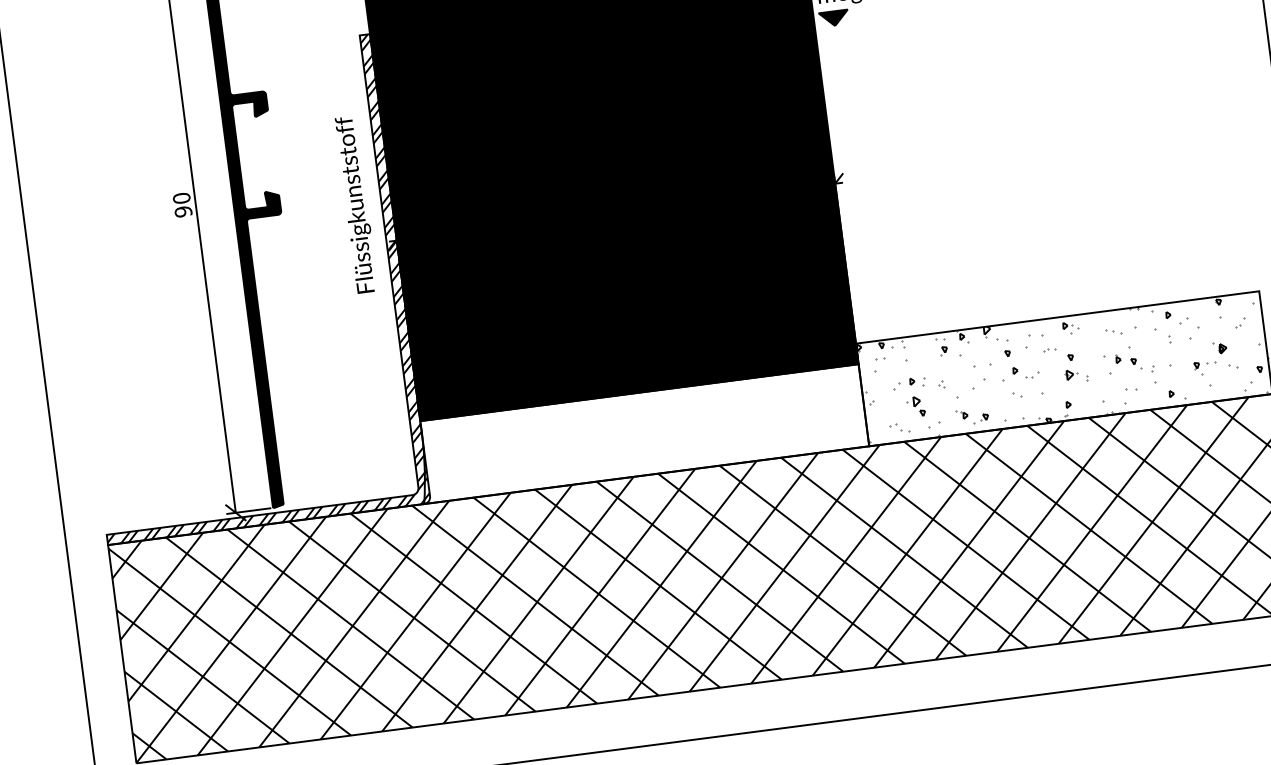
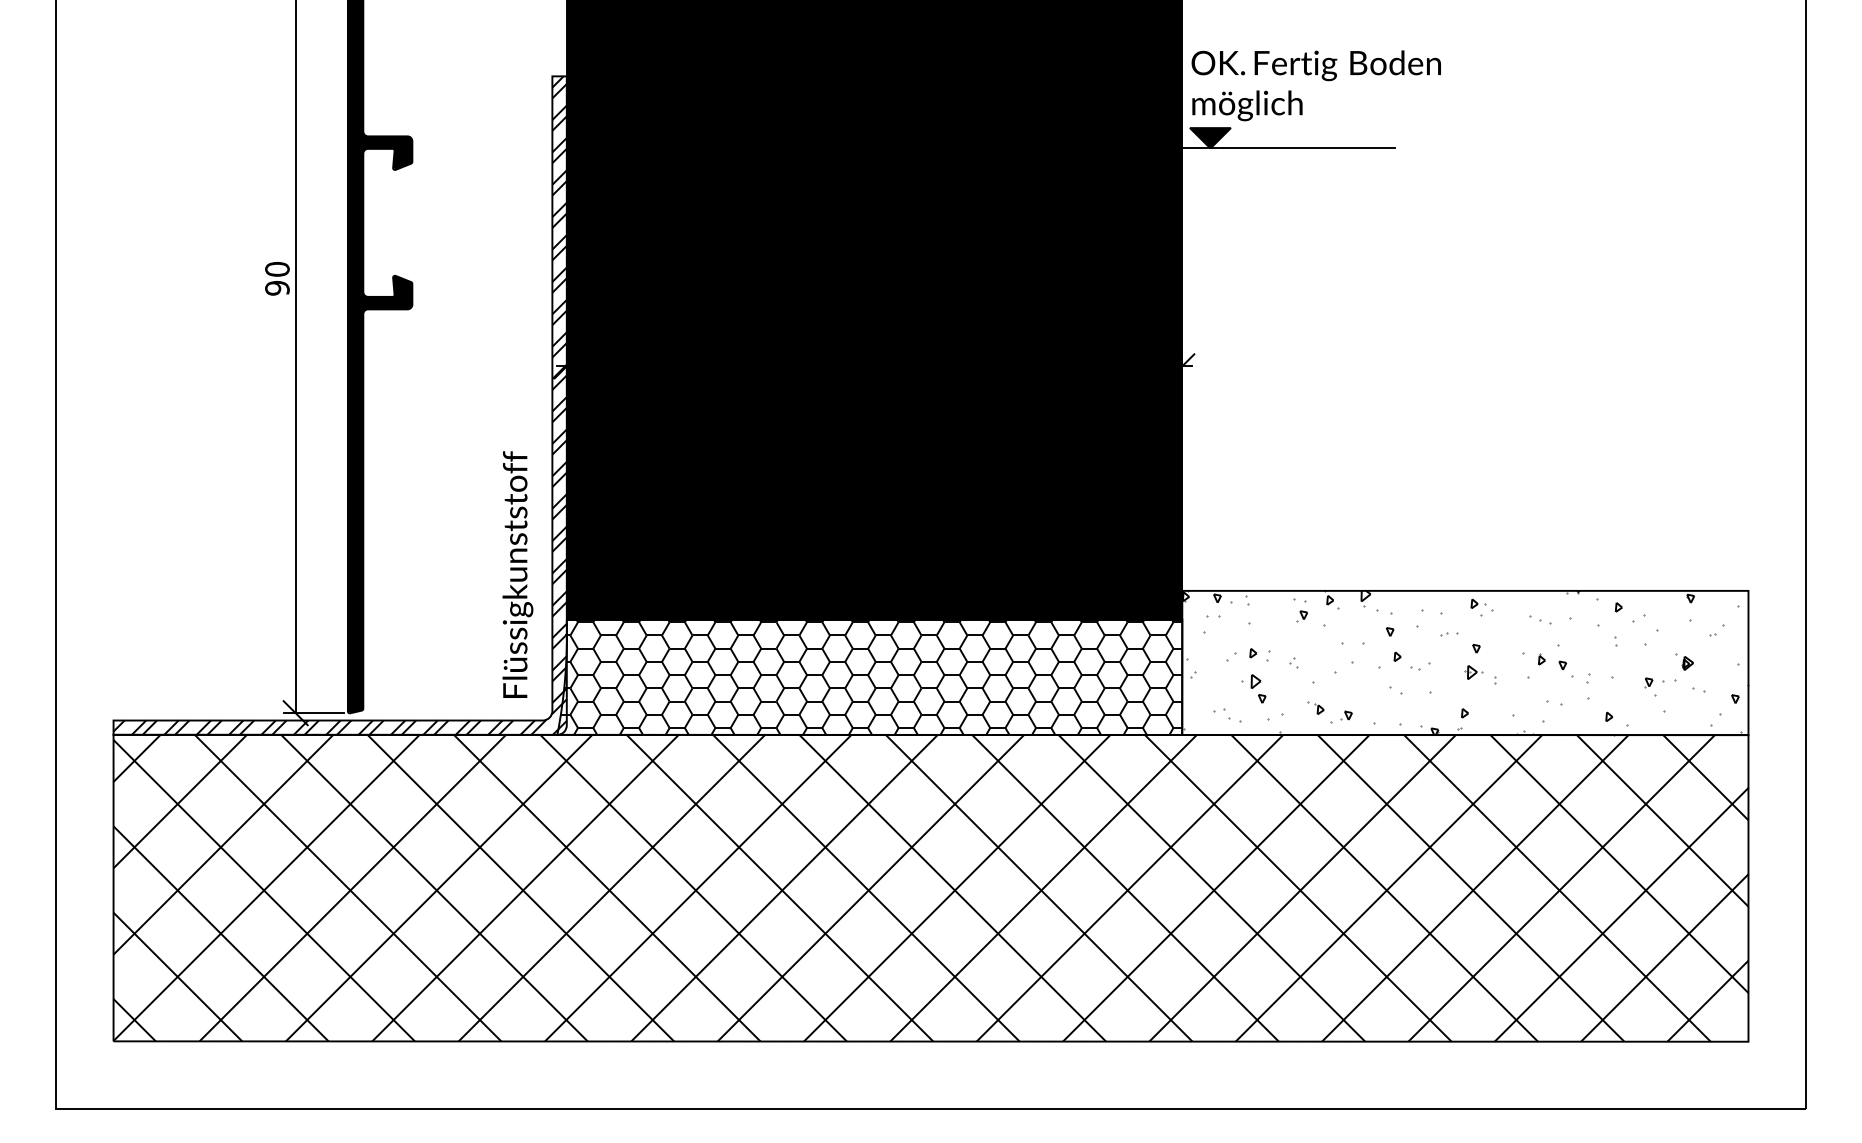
line: (890, 18) -> (1288, 148), added
text: (356, 204) -> (517, 574), moved
hatch: (641, 433) -> (870, 676), added

